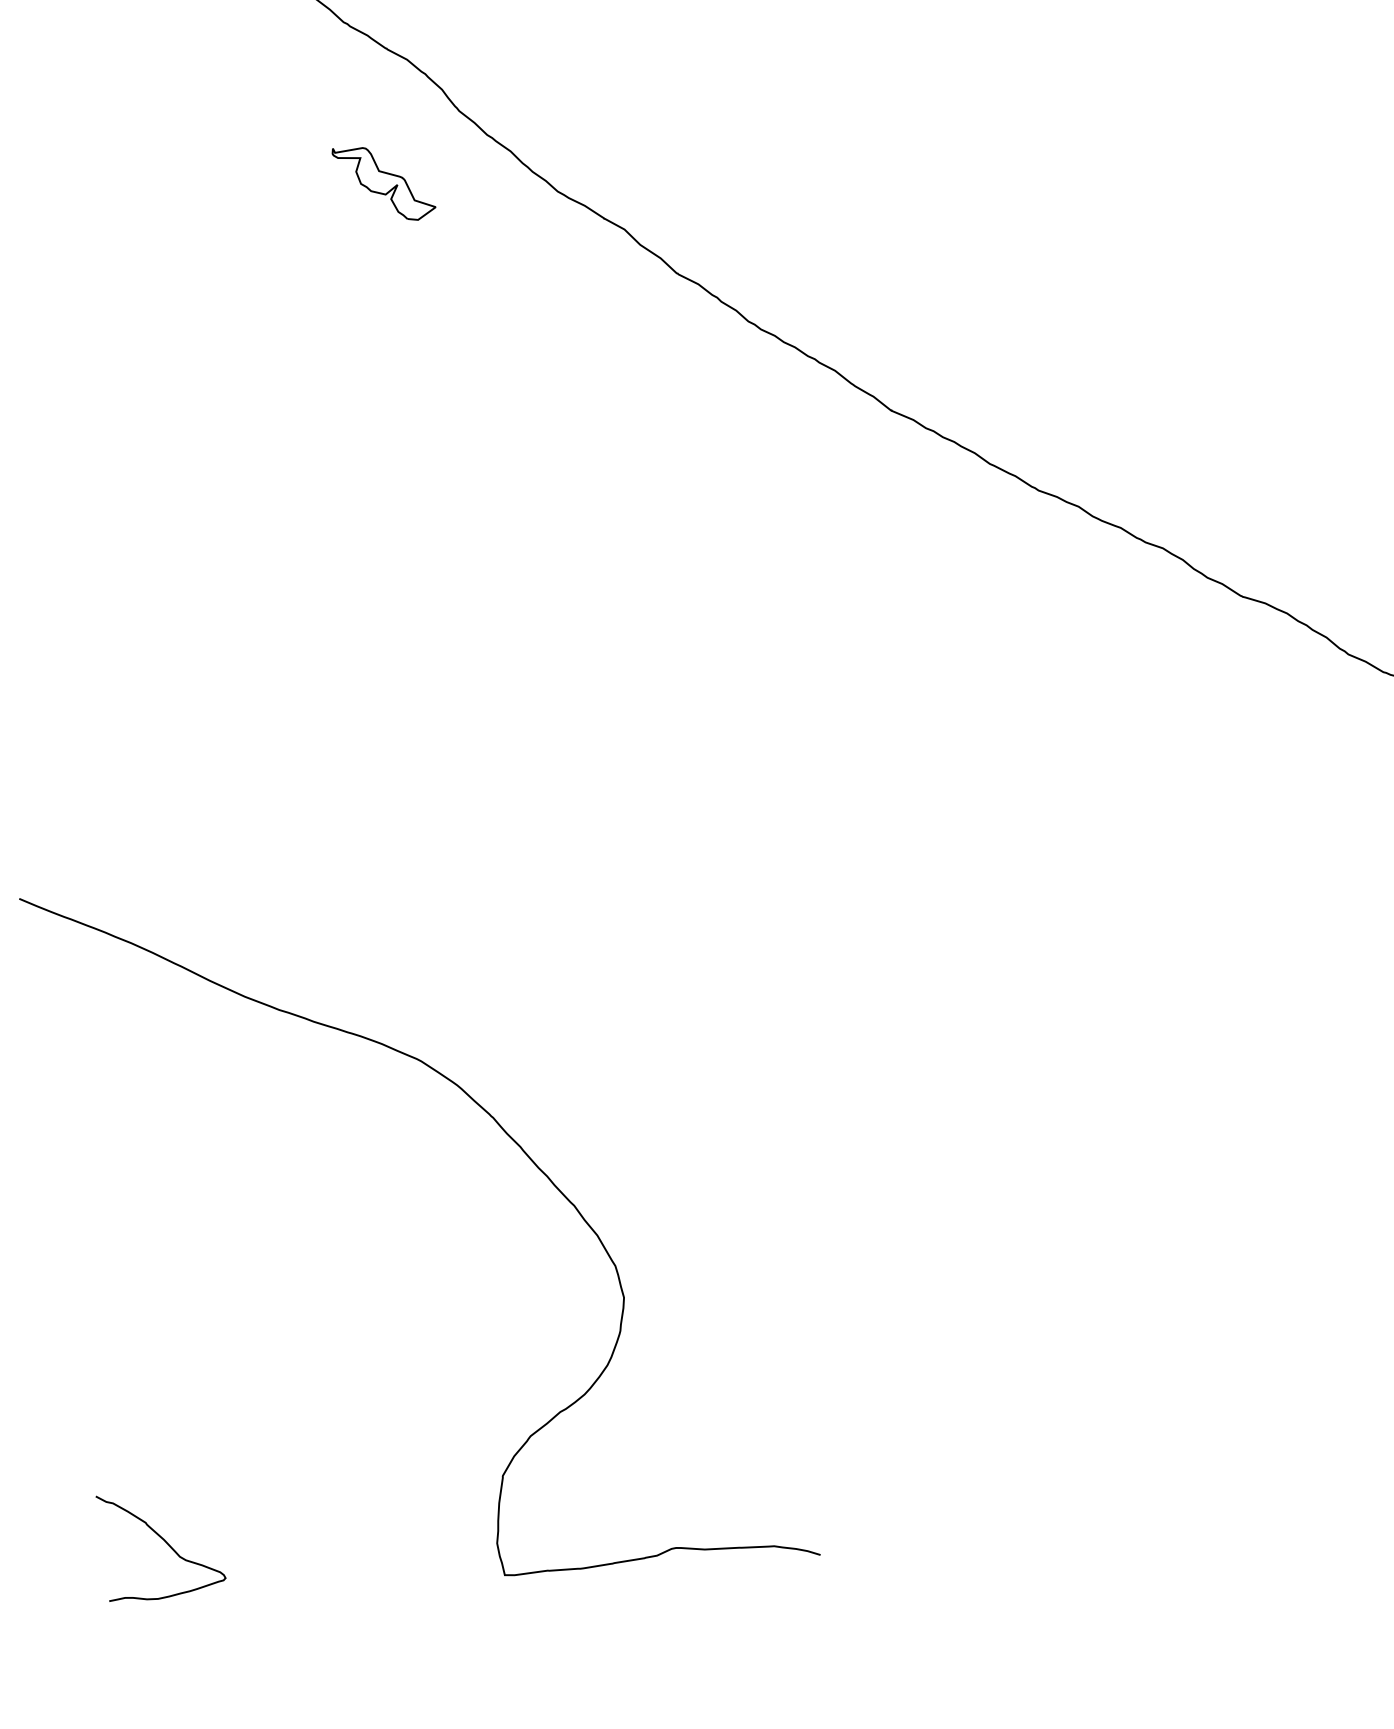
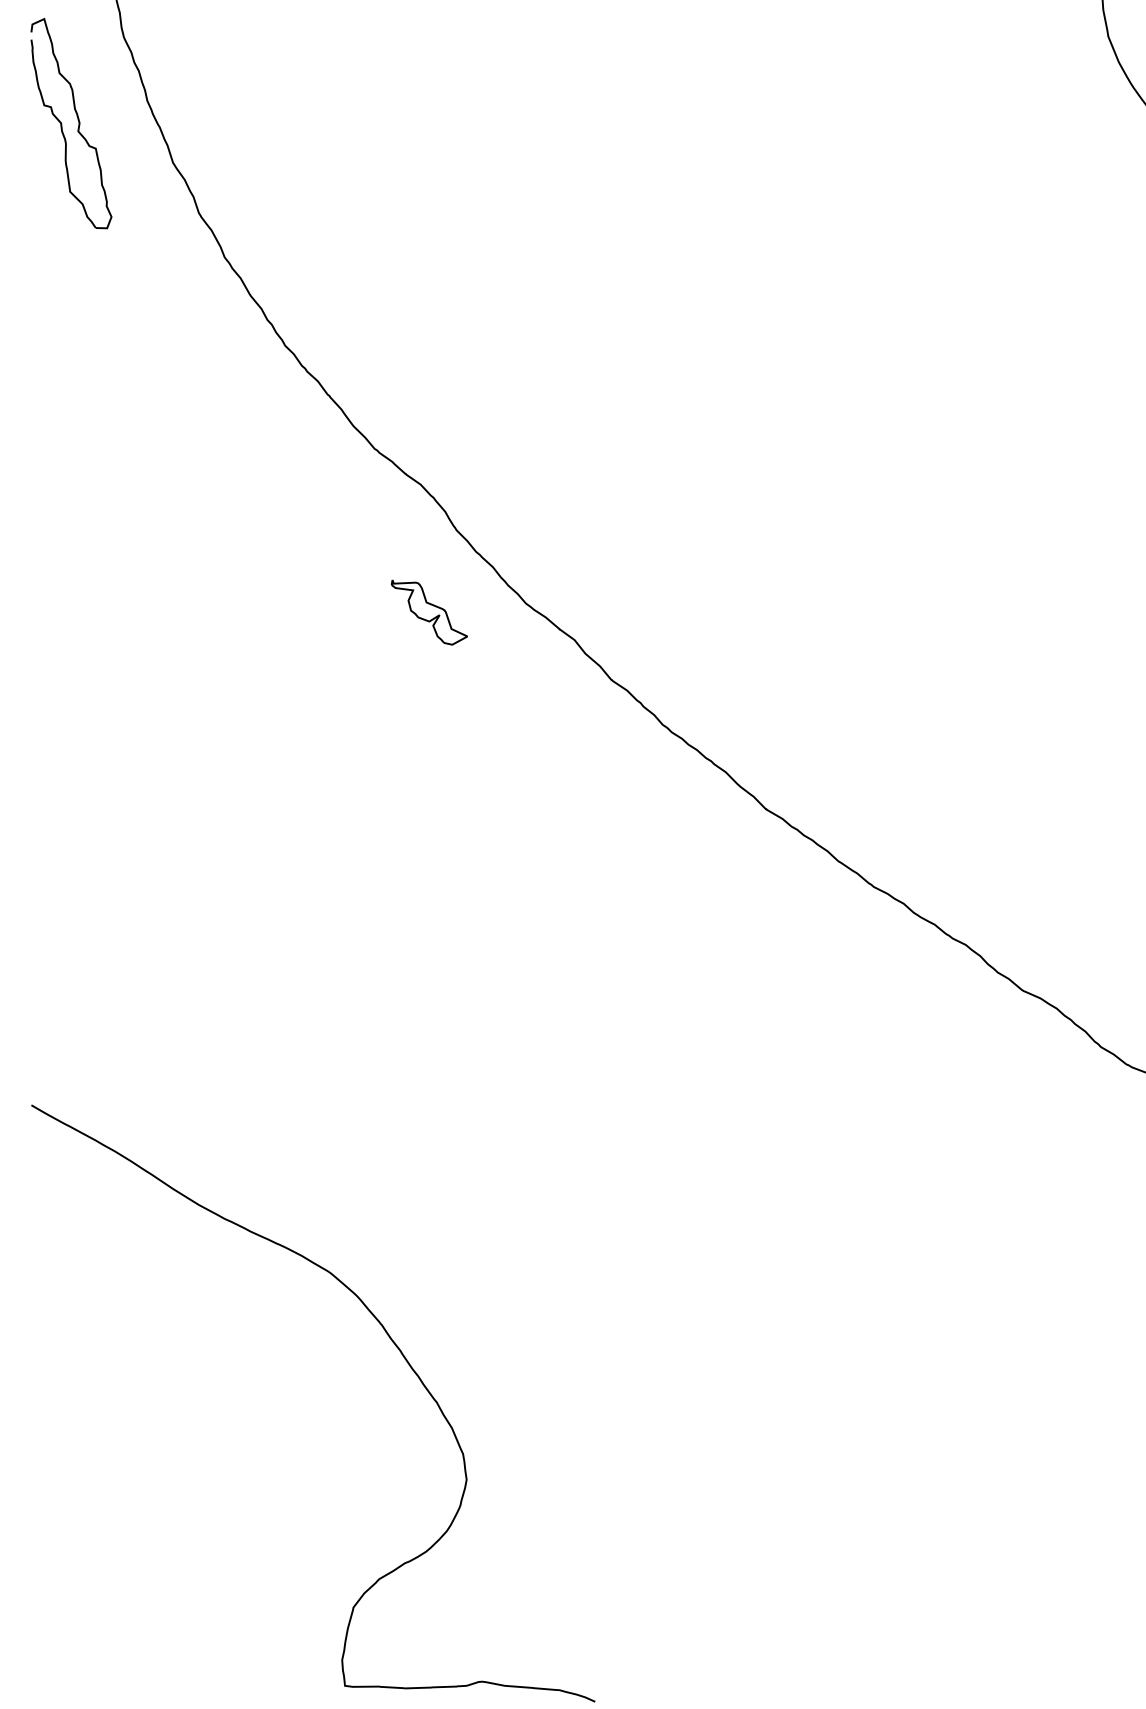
part: (384, 183) -> (429, 612), moved
curve: (164, 1542) -> (80, 1625), removed

